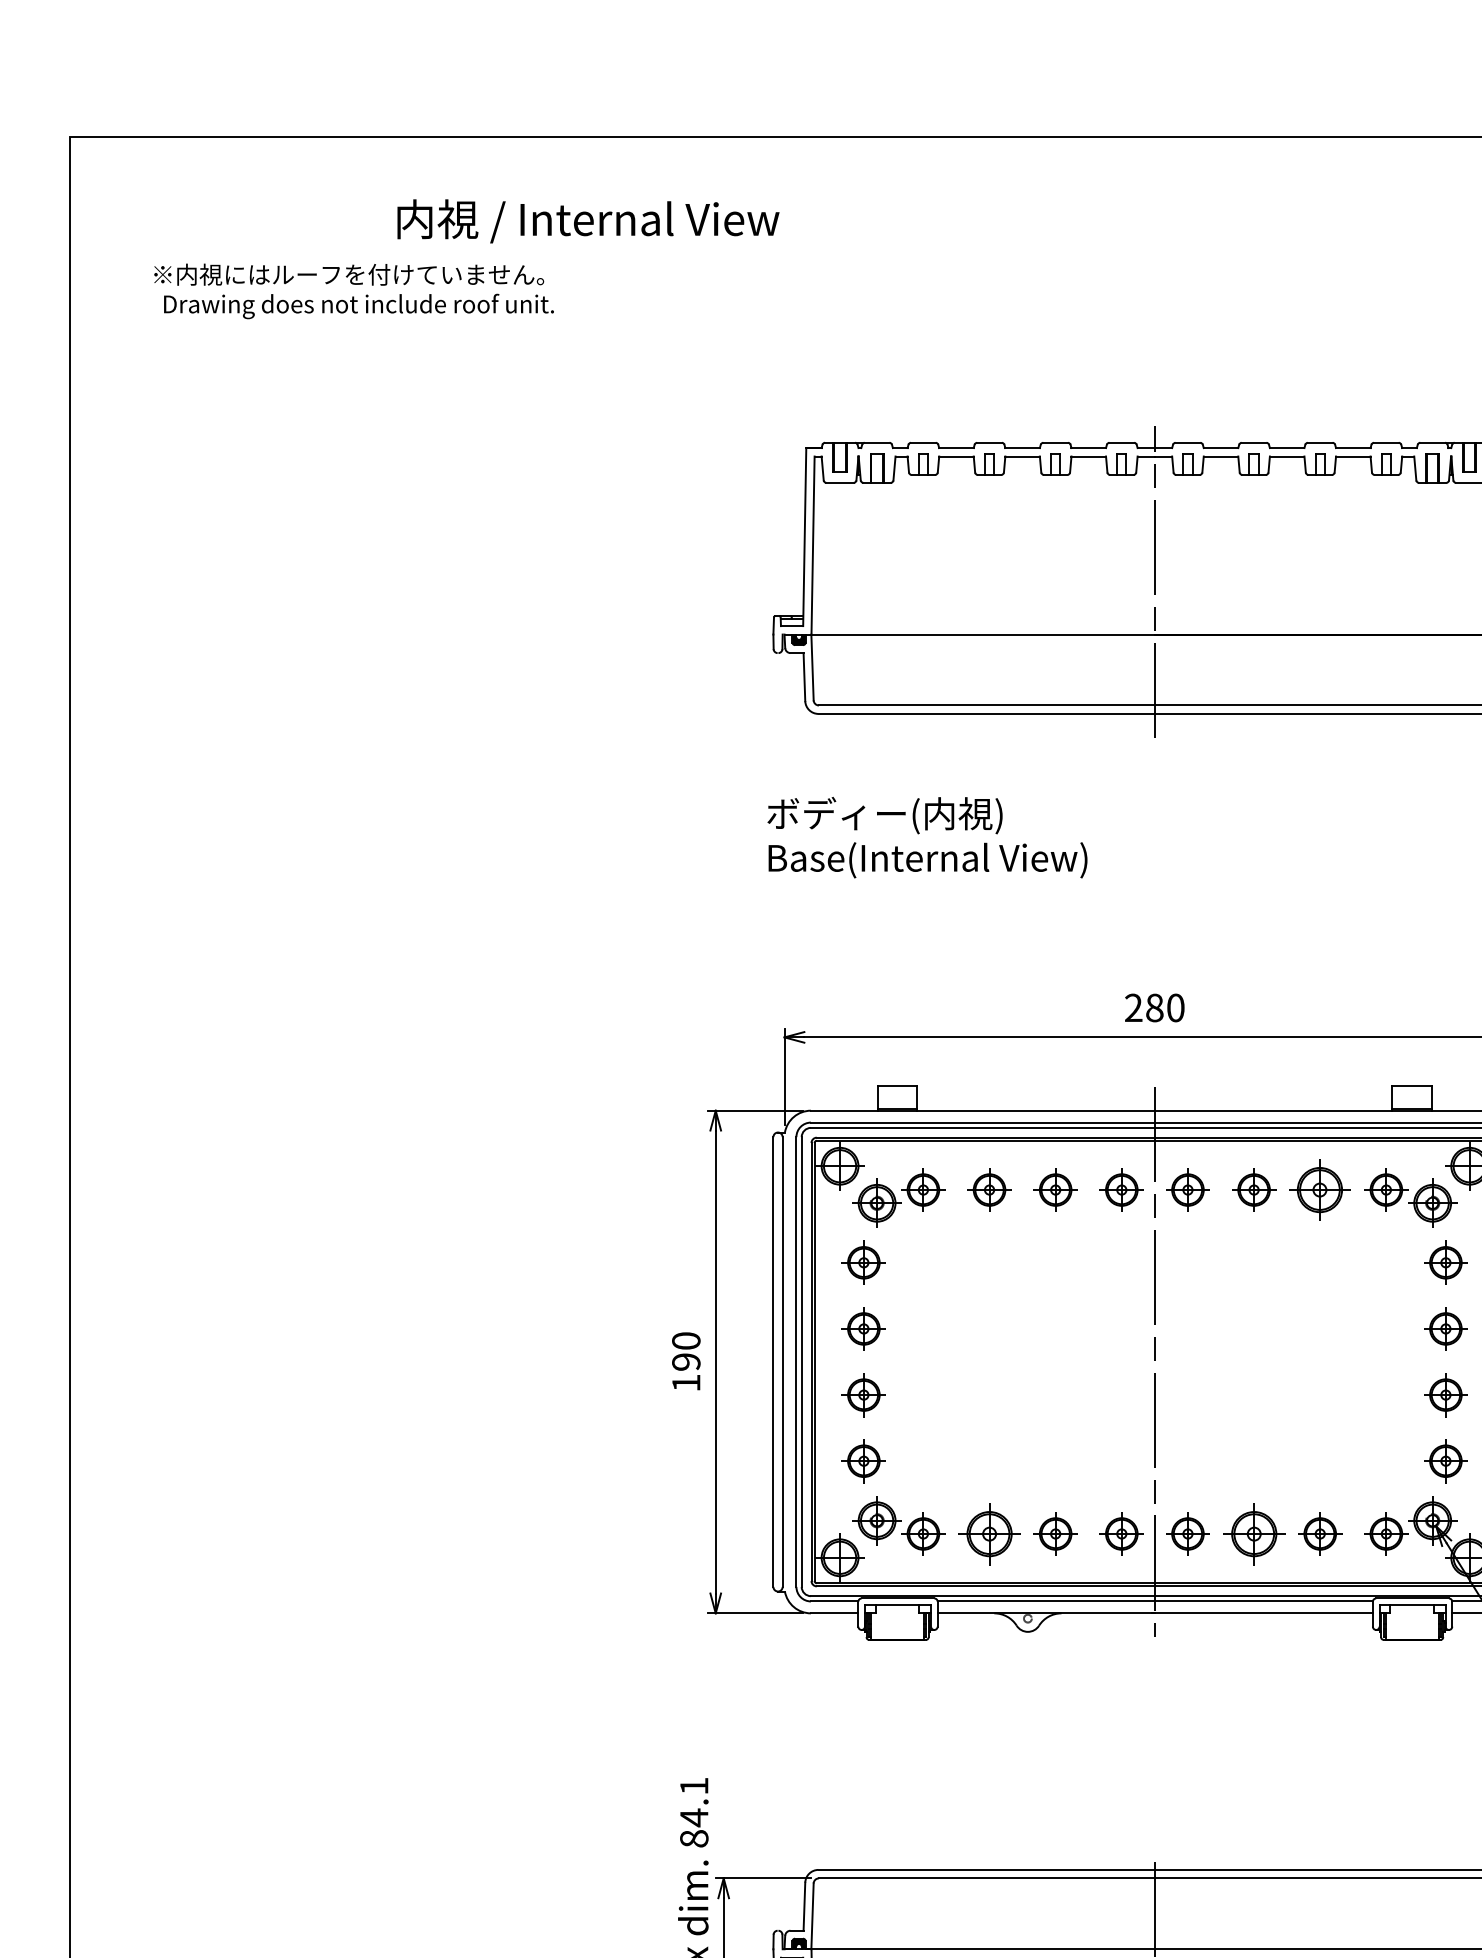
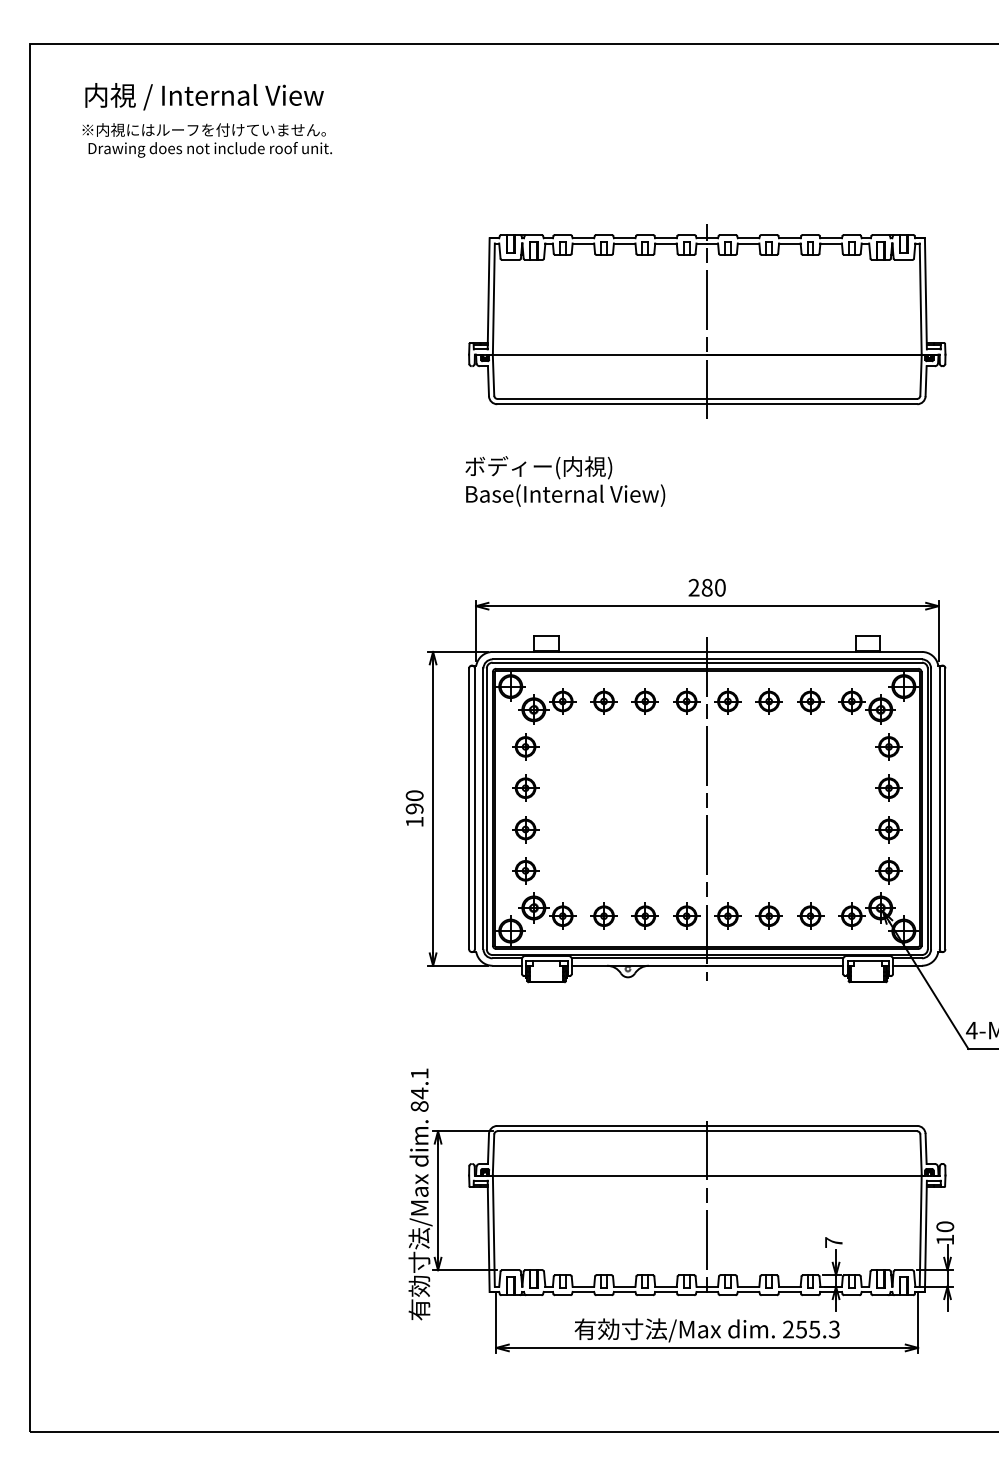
text: (588, 221) -> (204, 96), moved
part: (1320, 1190) -> (810, 701), size x0.71
part: (988, 1532) -> (603, 915), size x0.71
part: (1252, 1532) -> (768, 915), size x0.71

